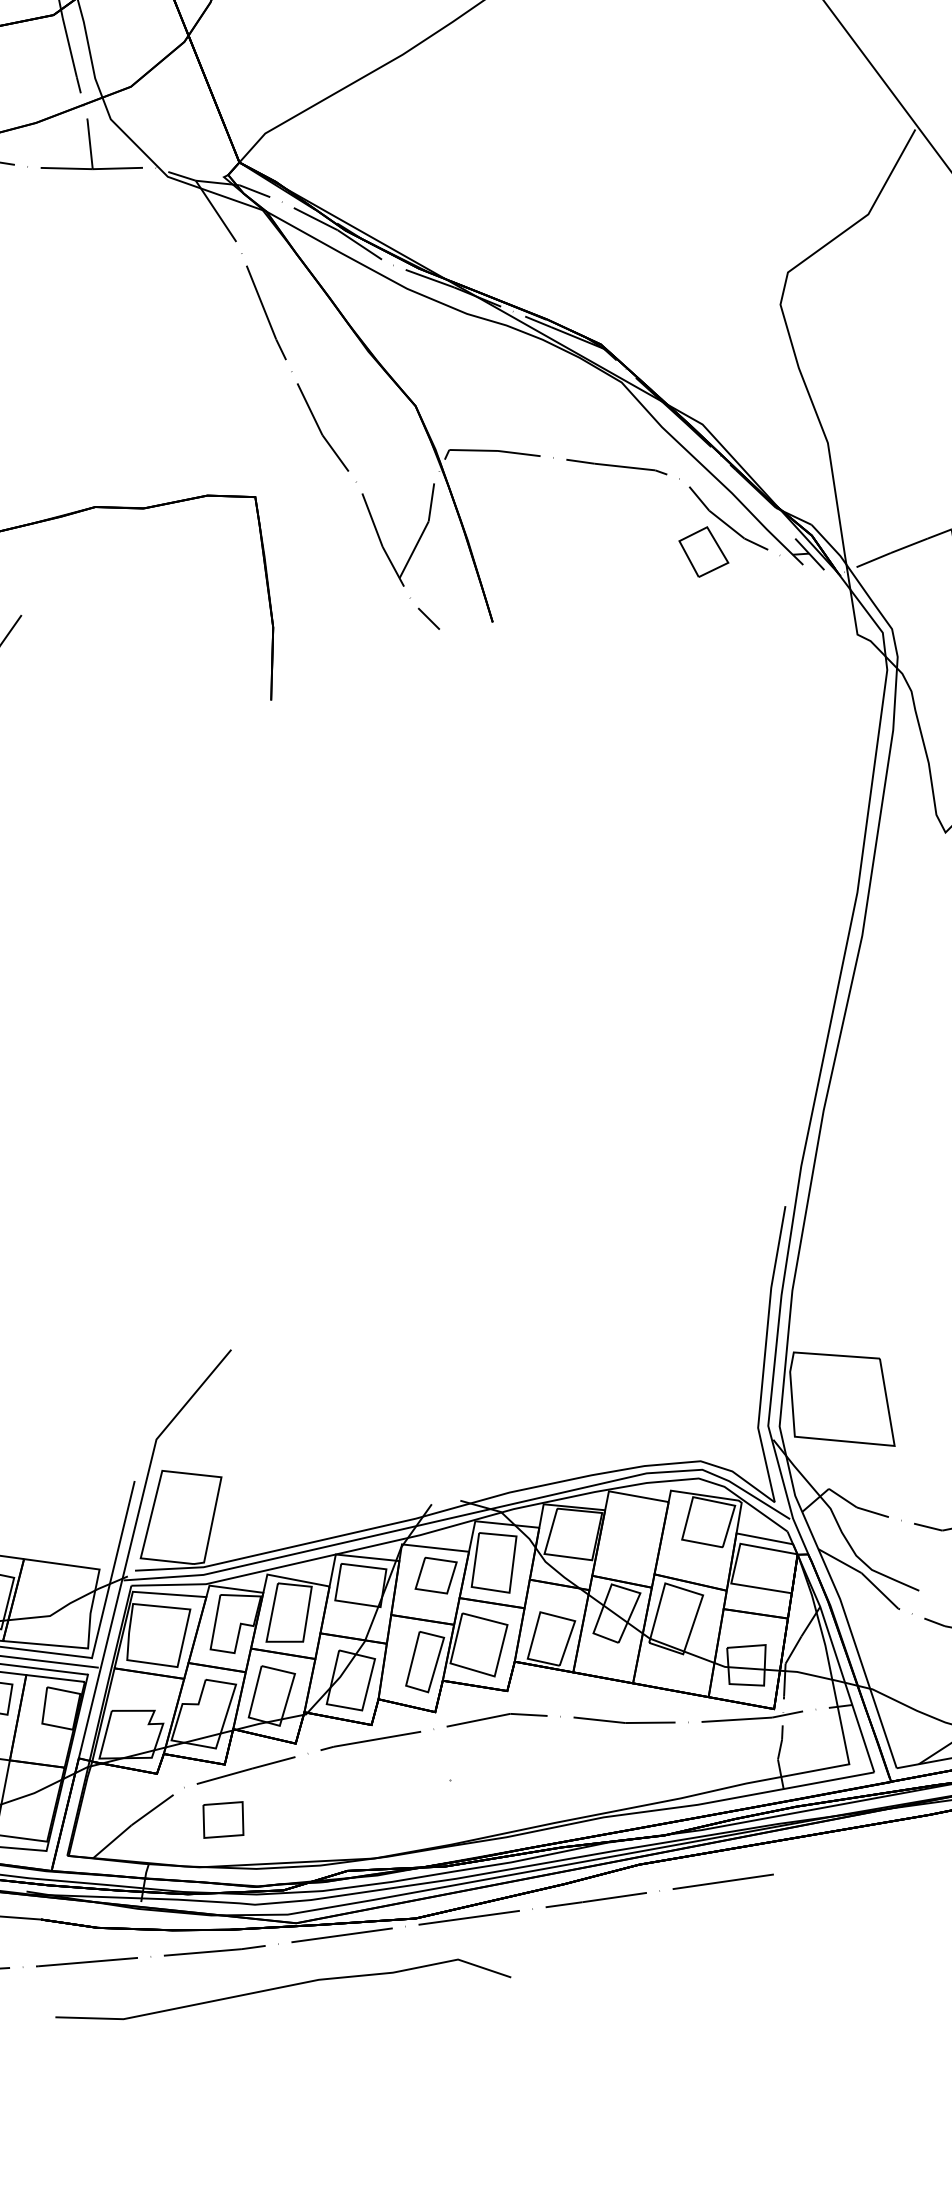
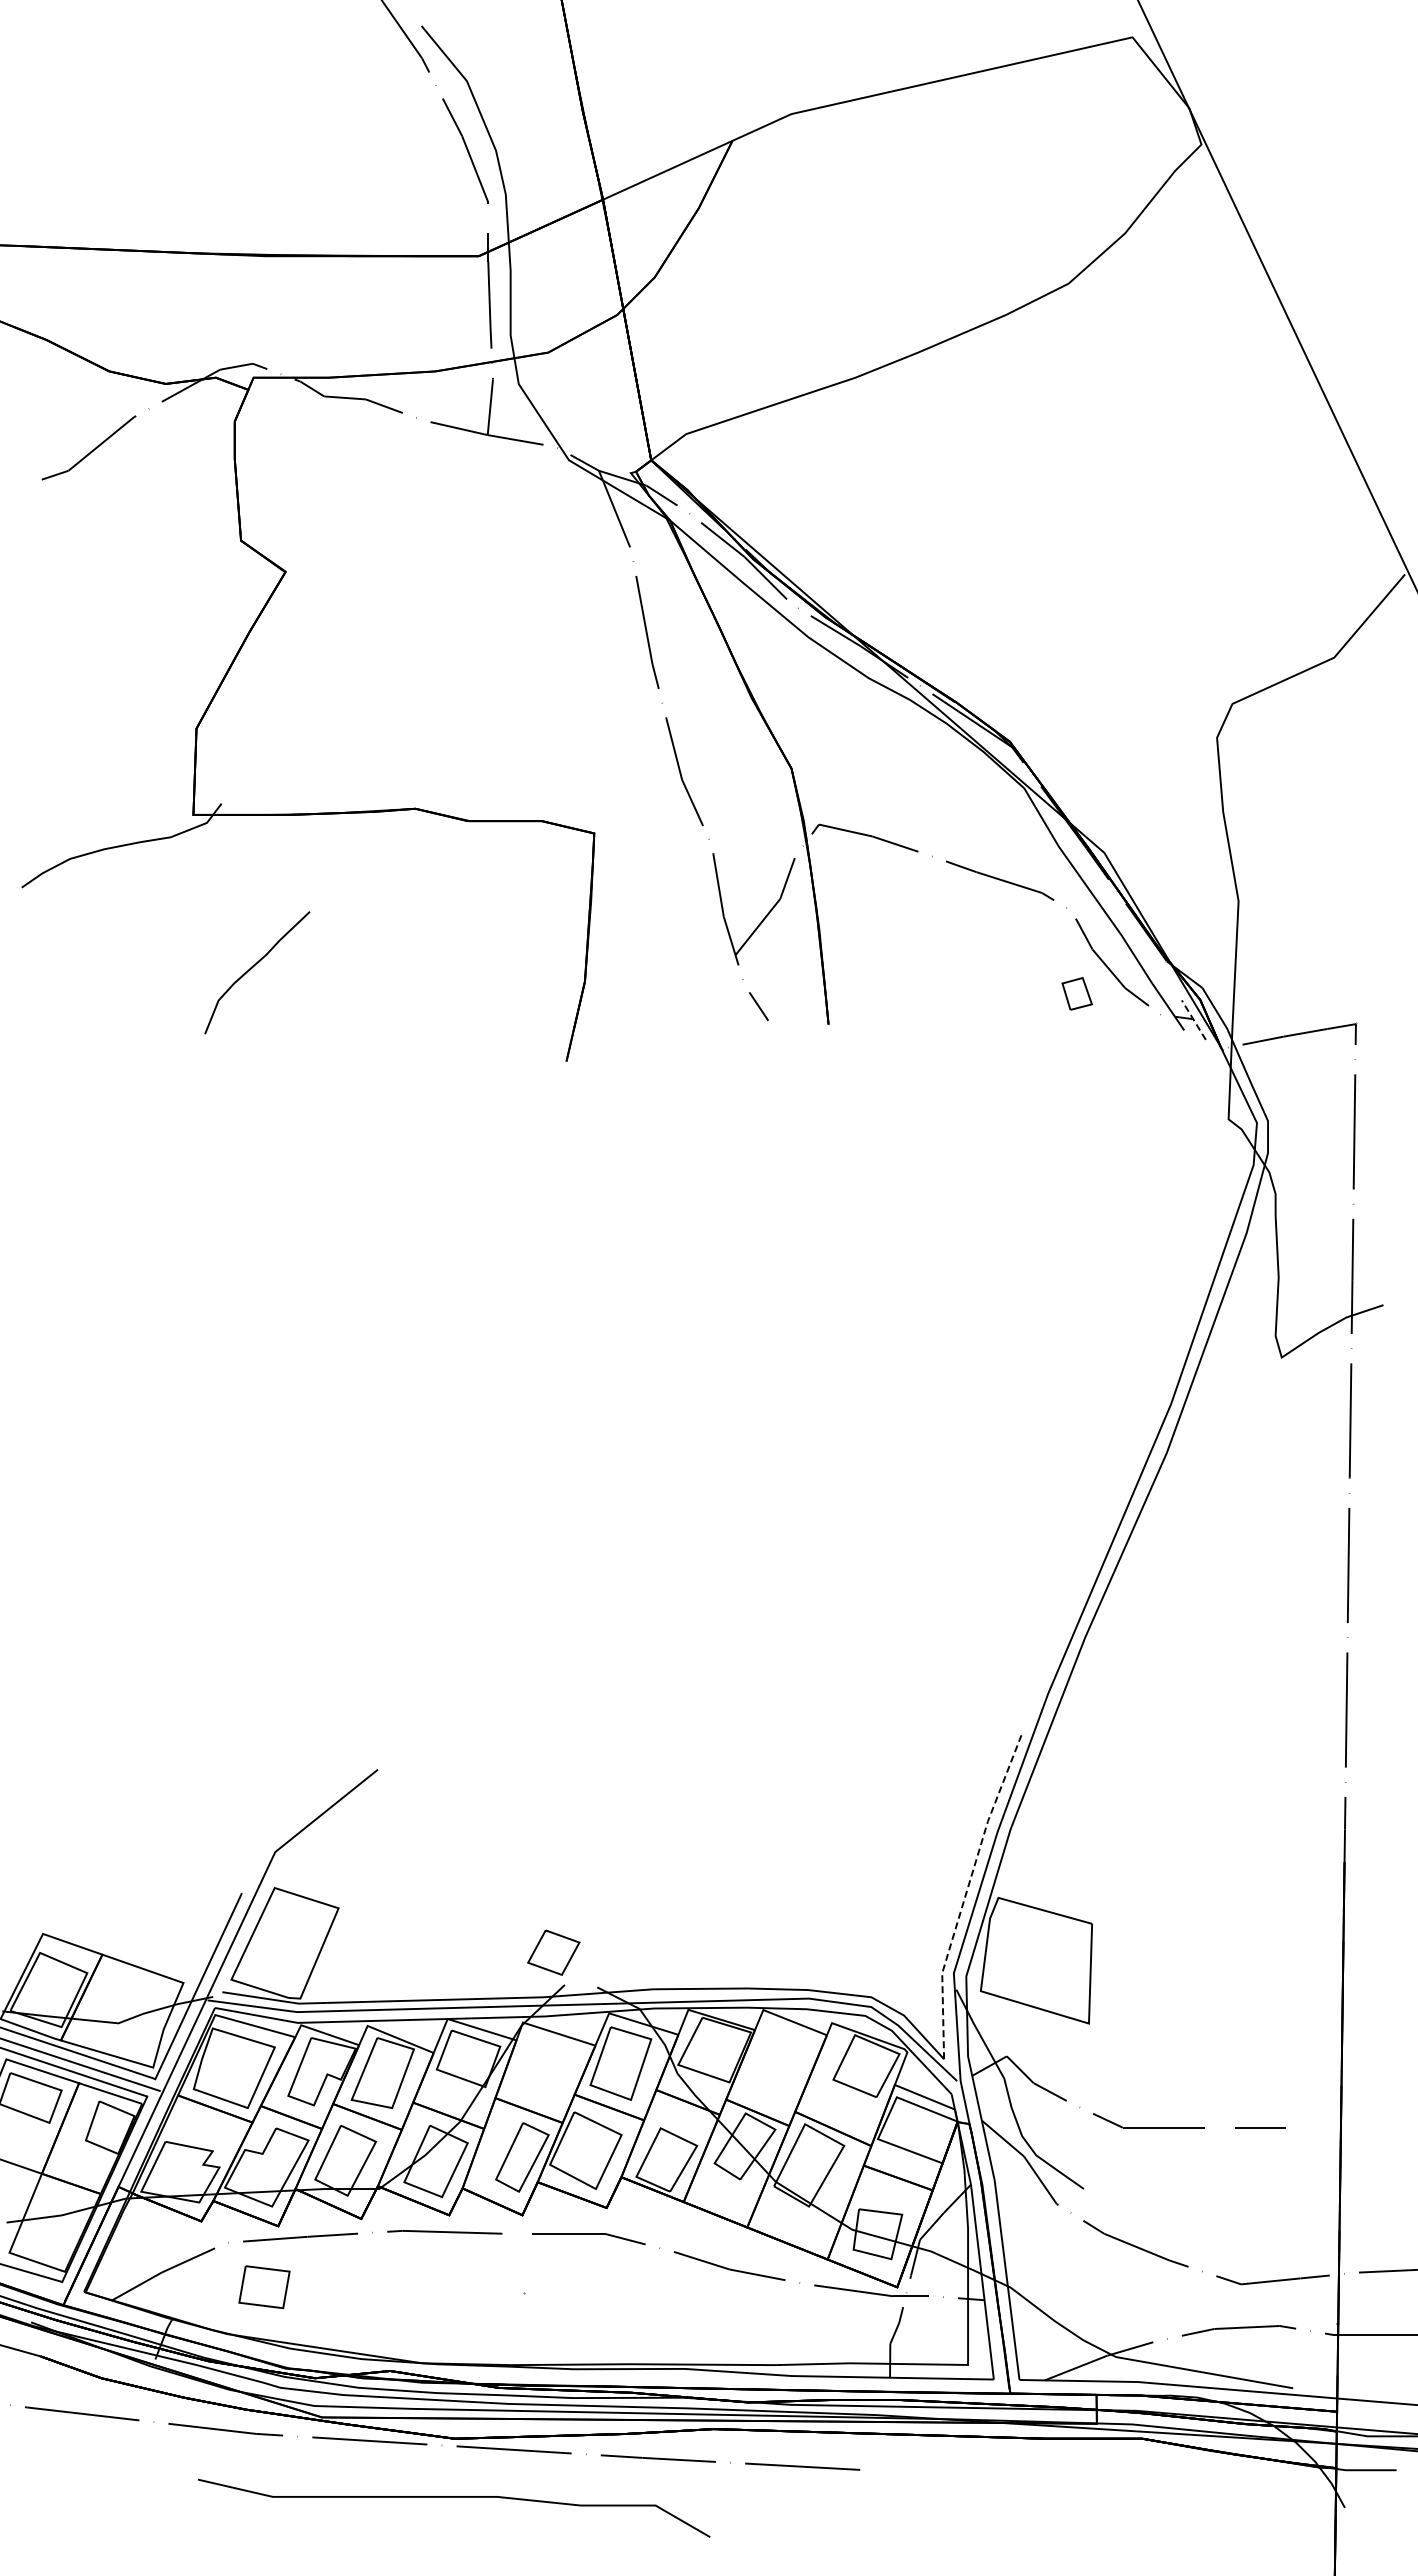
part: (703, 551) -> (1076, 993), size x0.6
line: (809, 553) -> (1193, 1019), solid -> dashed
line: (765, 1354) -> (966, 1893), solid -> dashed
part: (435, 1575) -> (553, 1952), moved
curve: (281, 1987) -> (454, 2497), moved

